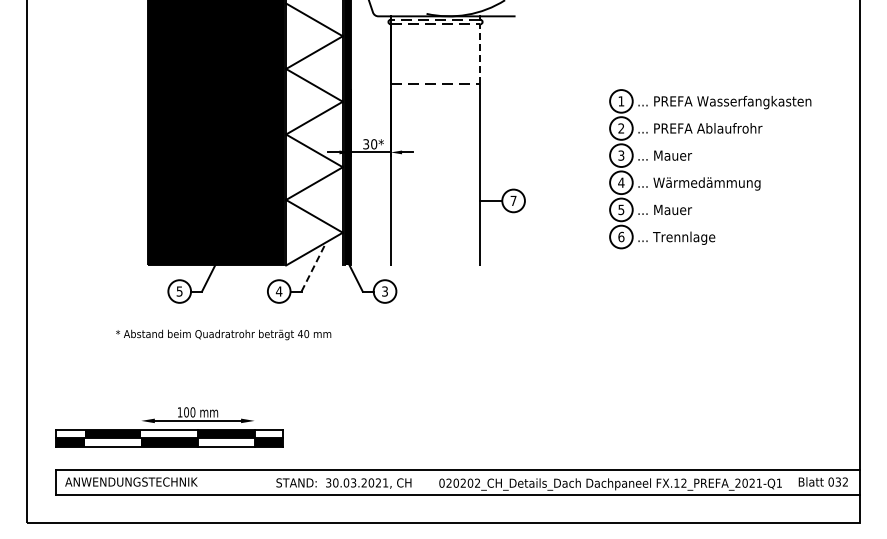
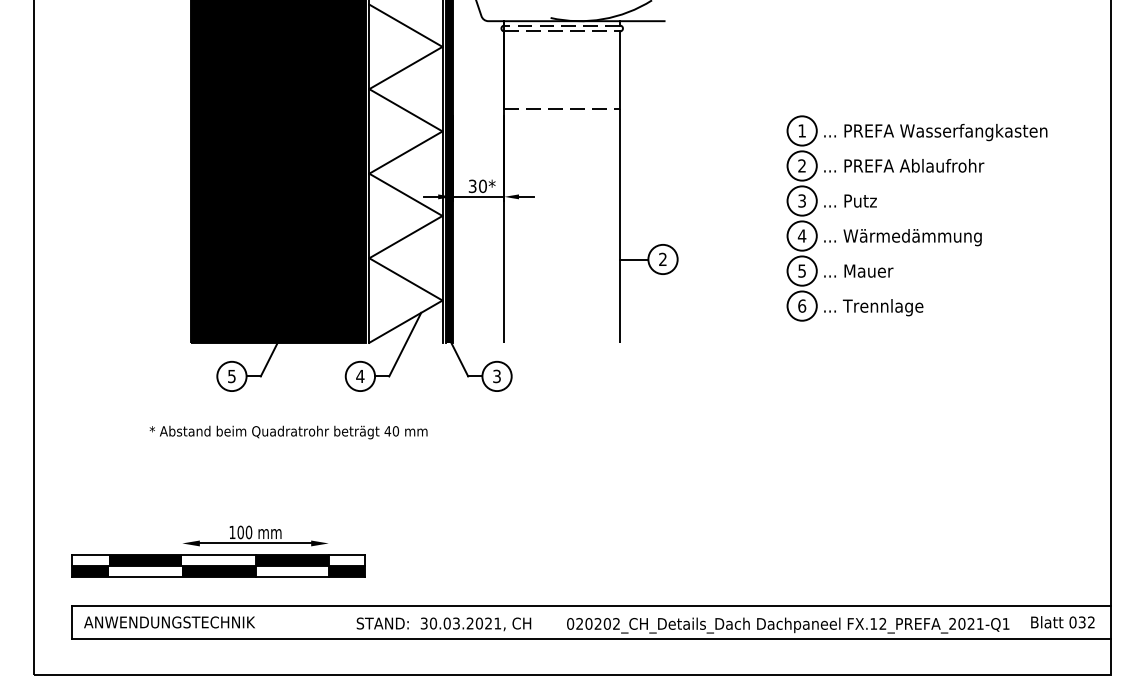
line: (480, 53) -> (620, 69), dashed -> solid
text: (673, 155) -> (869, 200), ... Mauer -> ... Putz
text: (513, 200) -> (662, 258), 7 -> 2
line: (313, 266) -> (404, 344), dashed -> solid

